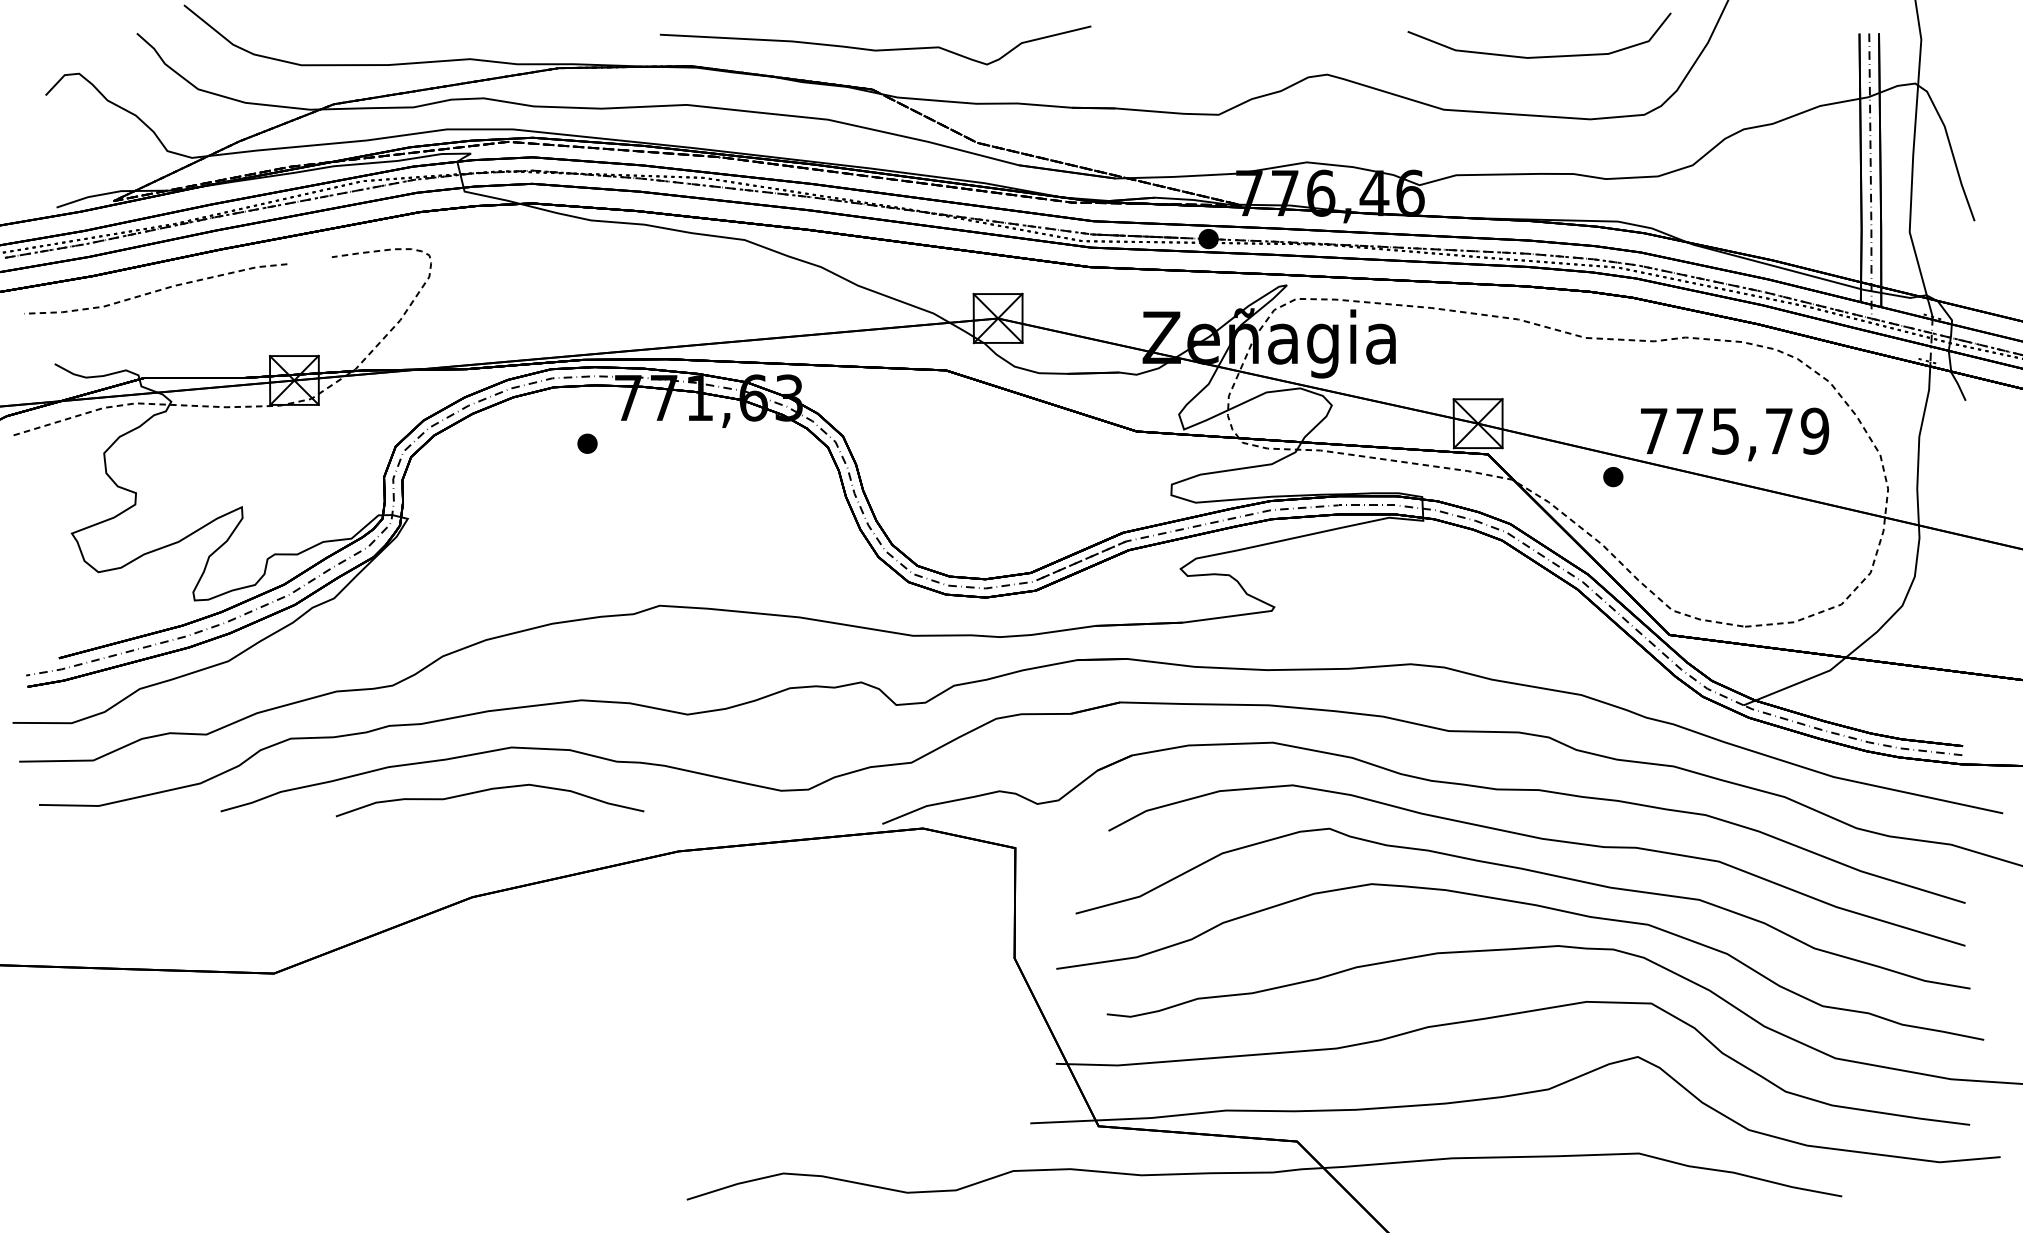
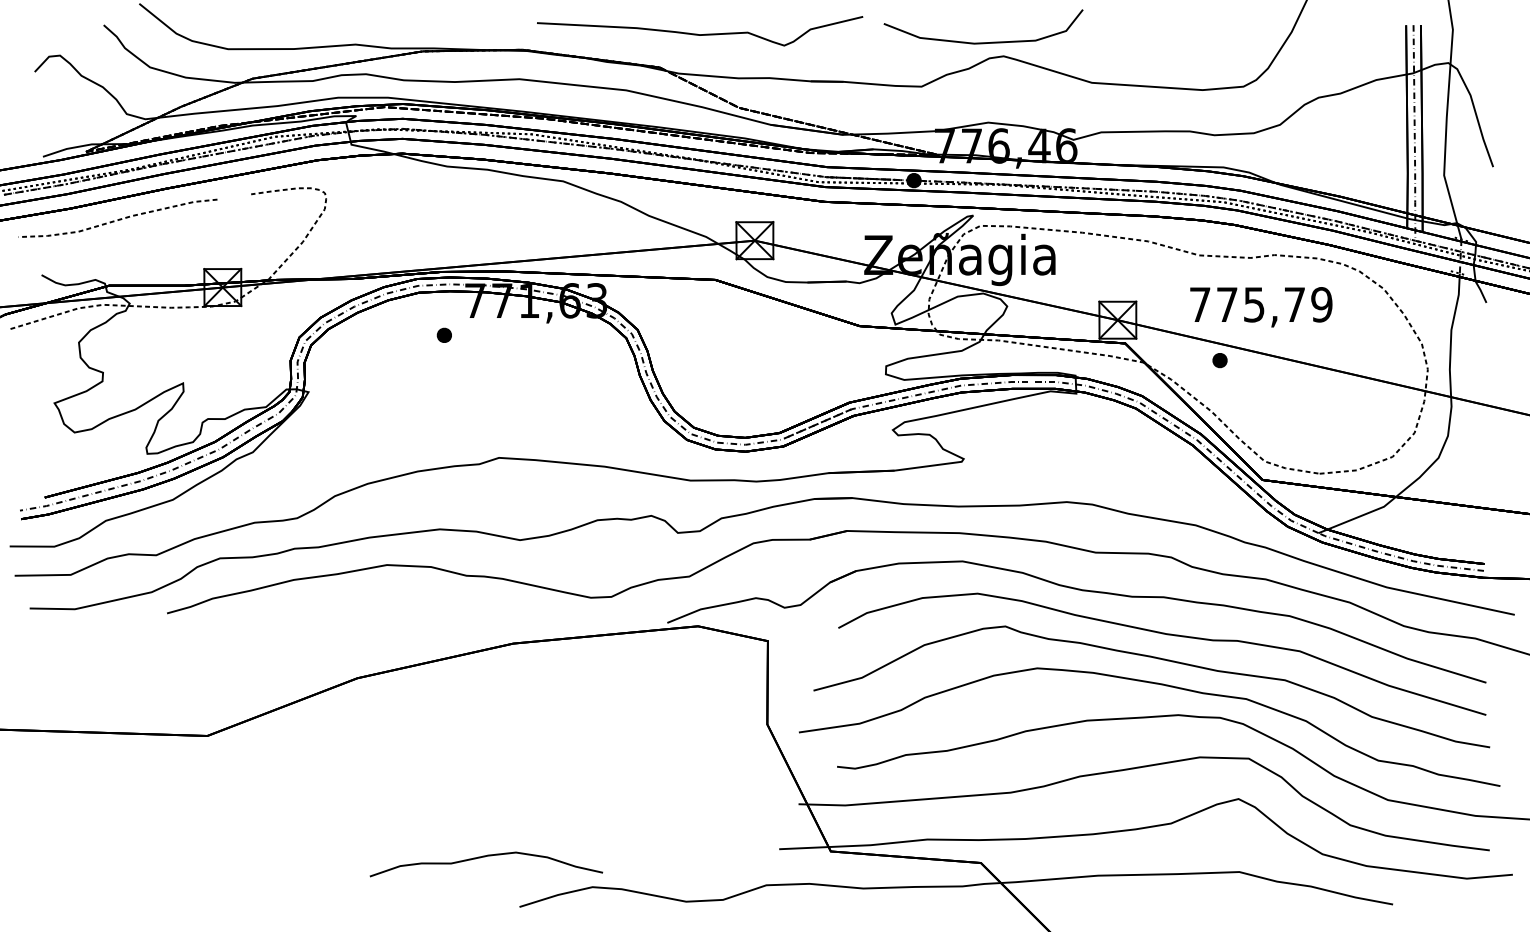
curve: (875, 49) -> (699, 34), moved
curve: (1539, 56) -> (983, 42), moved
text: (1735, 434) -> (1261, 307), moved
curve: (485, 791) -> (482, 857), moved

